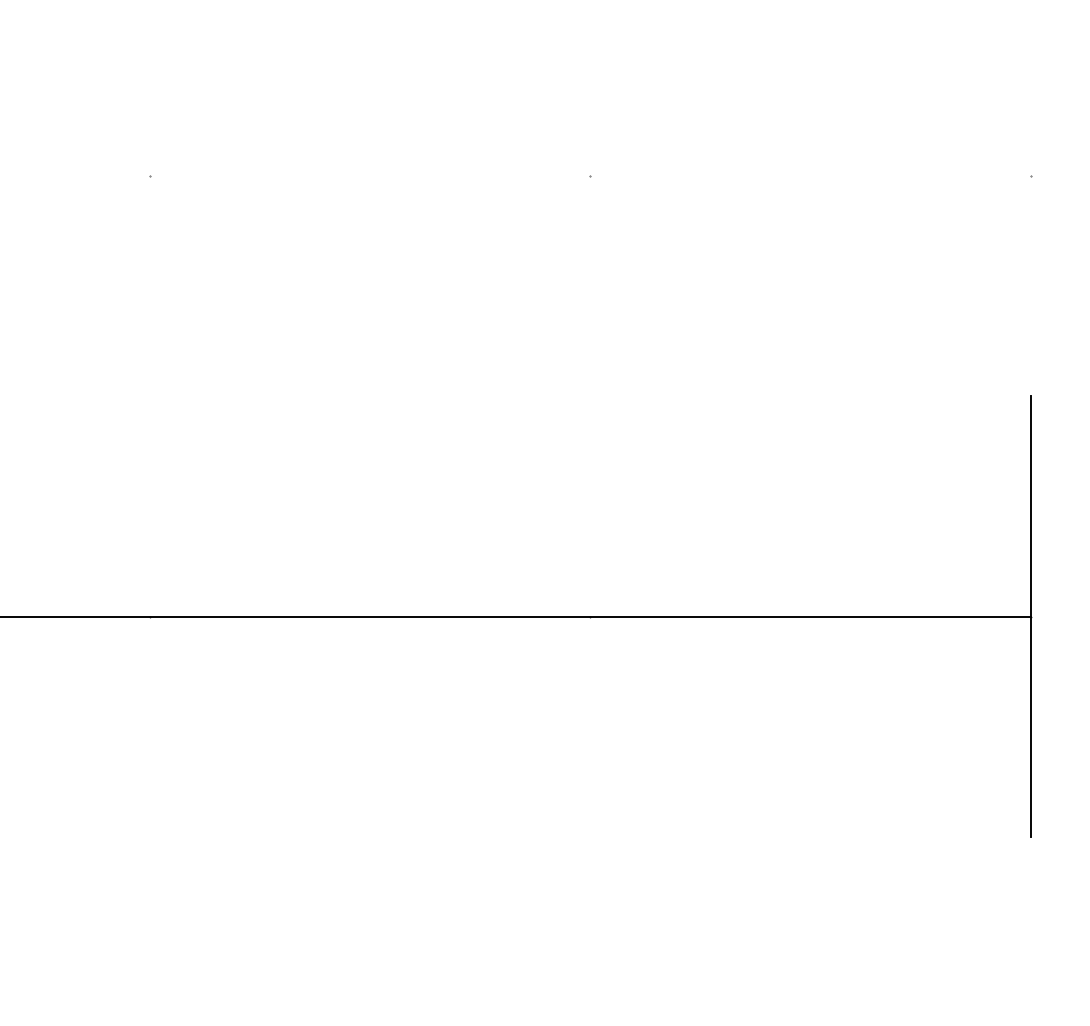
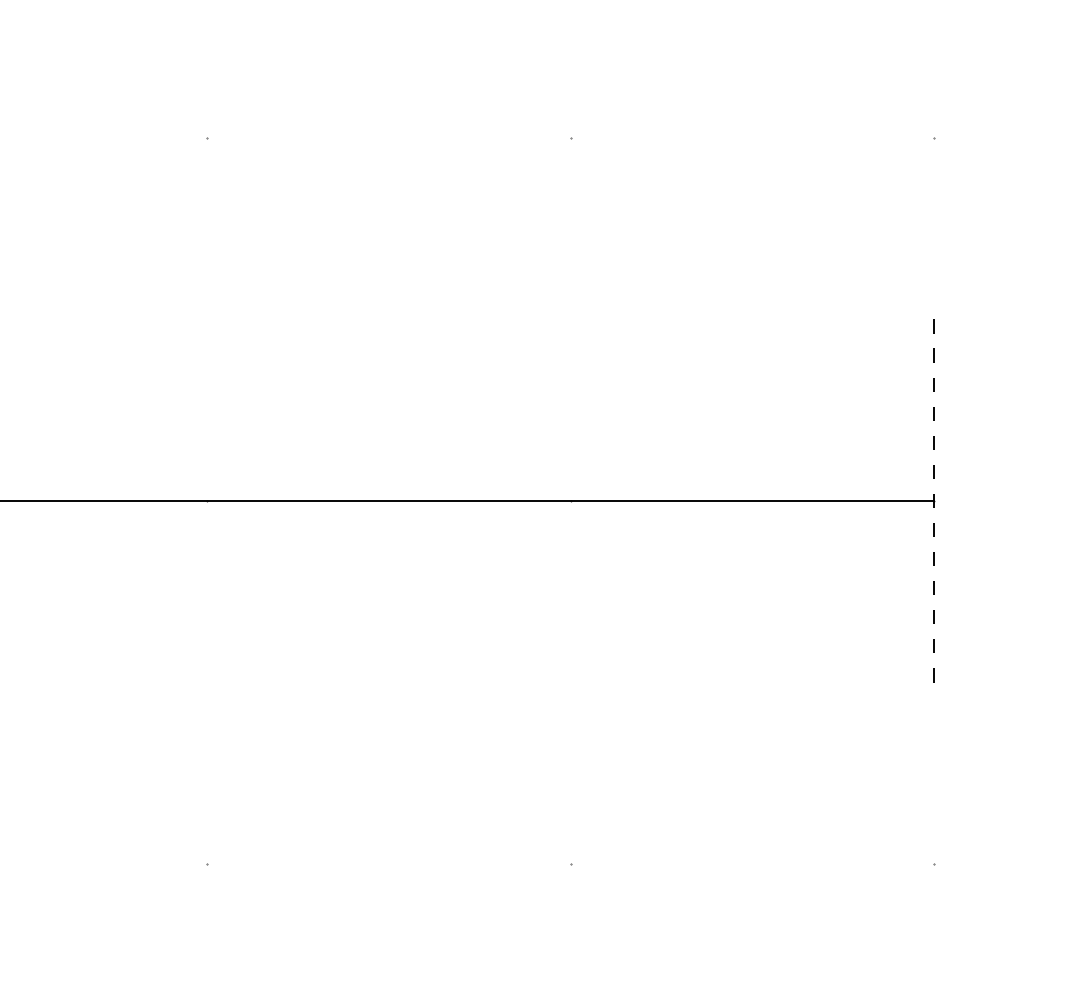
line: (1030, 617) -> (933, 501), solid -> dashed

